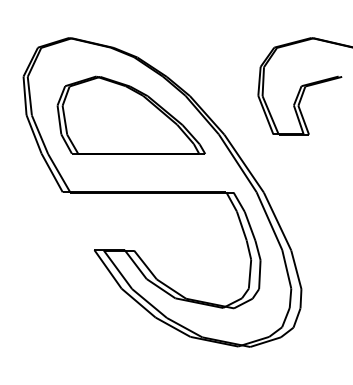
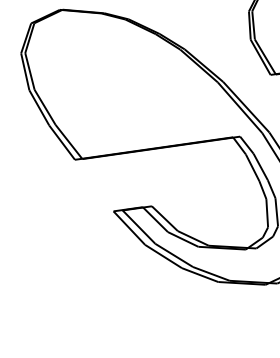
part: (130, 114) -> (129, 75), removed

